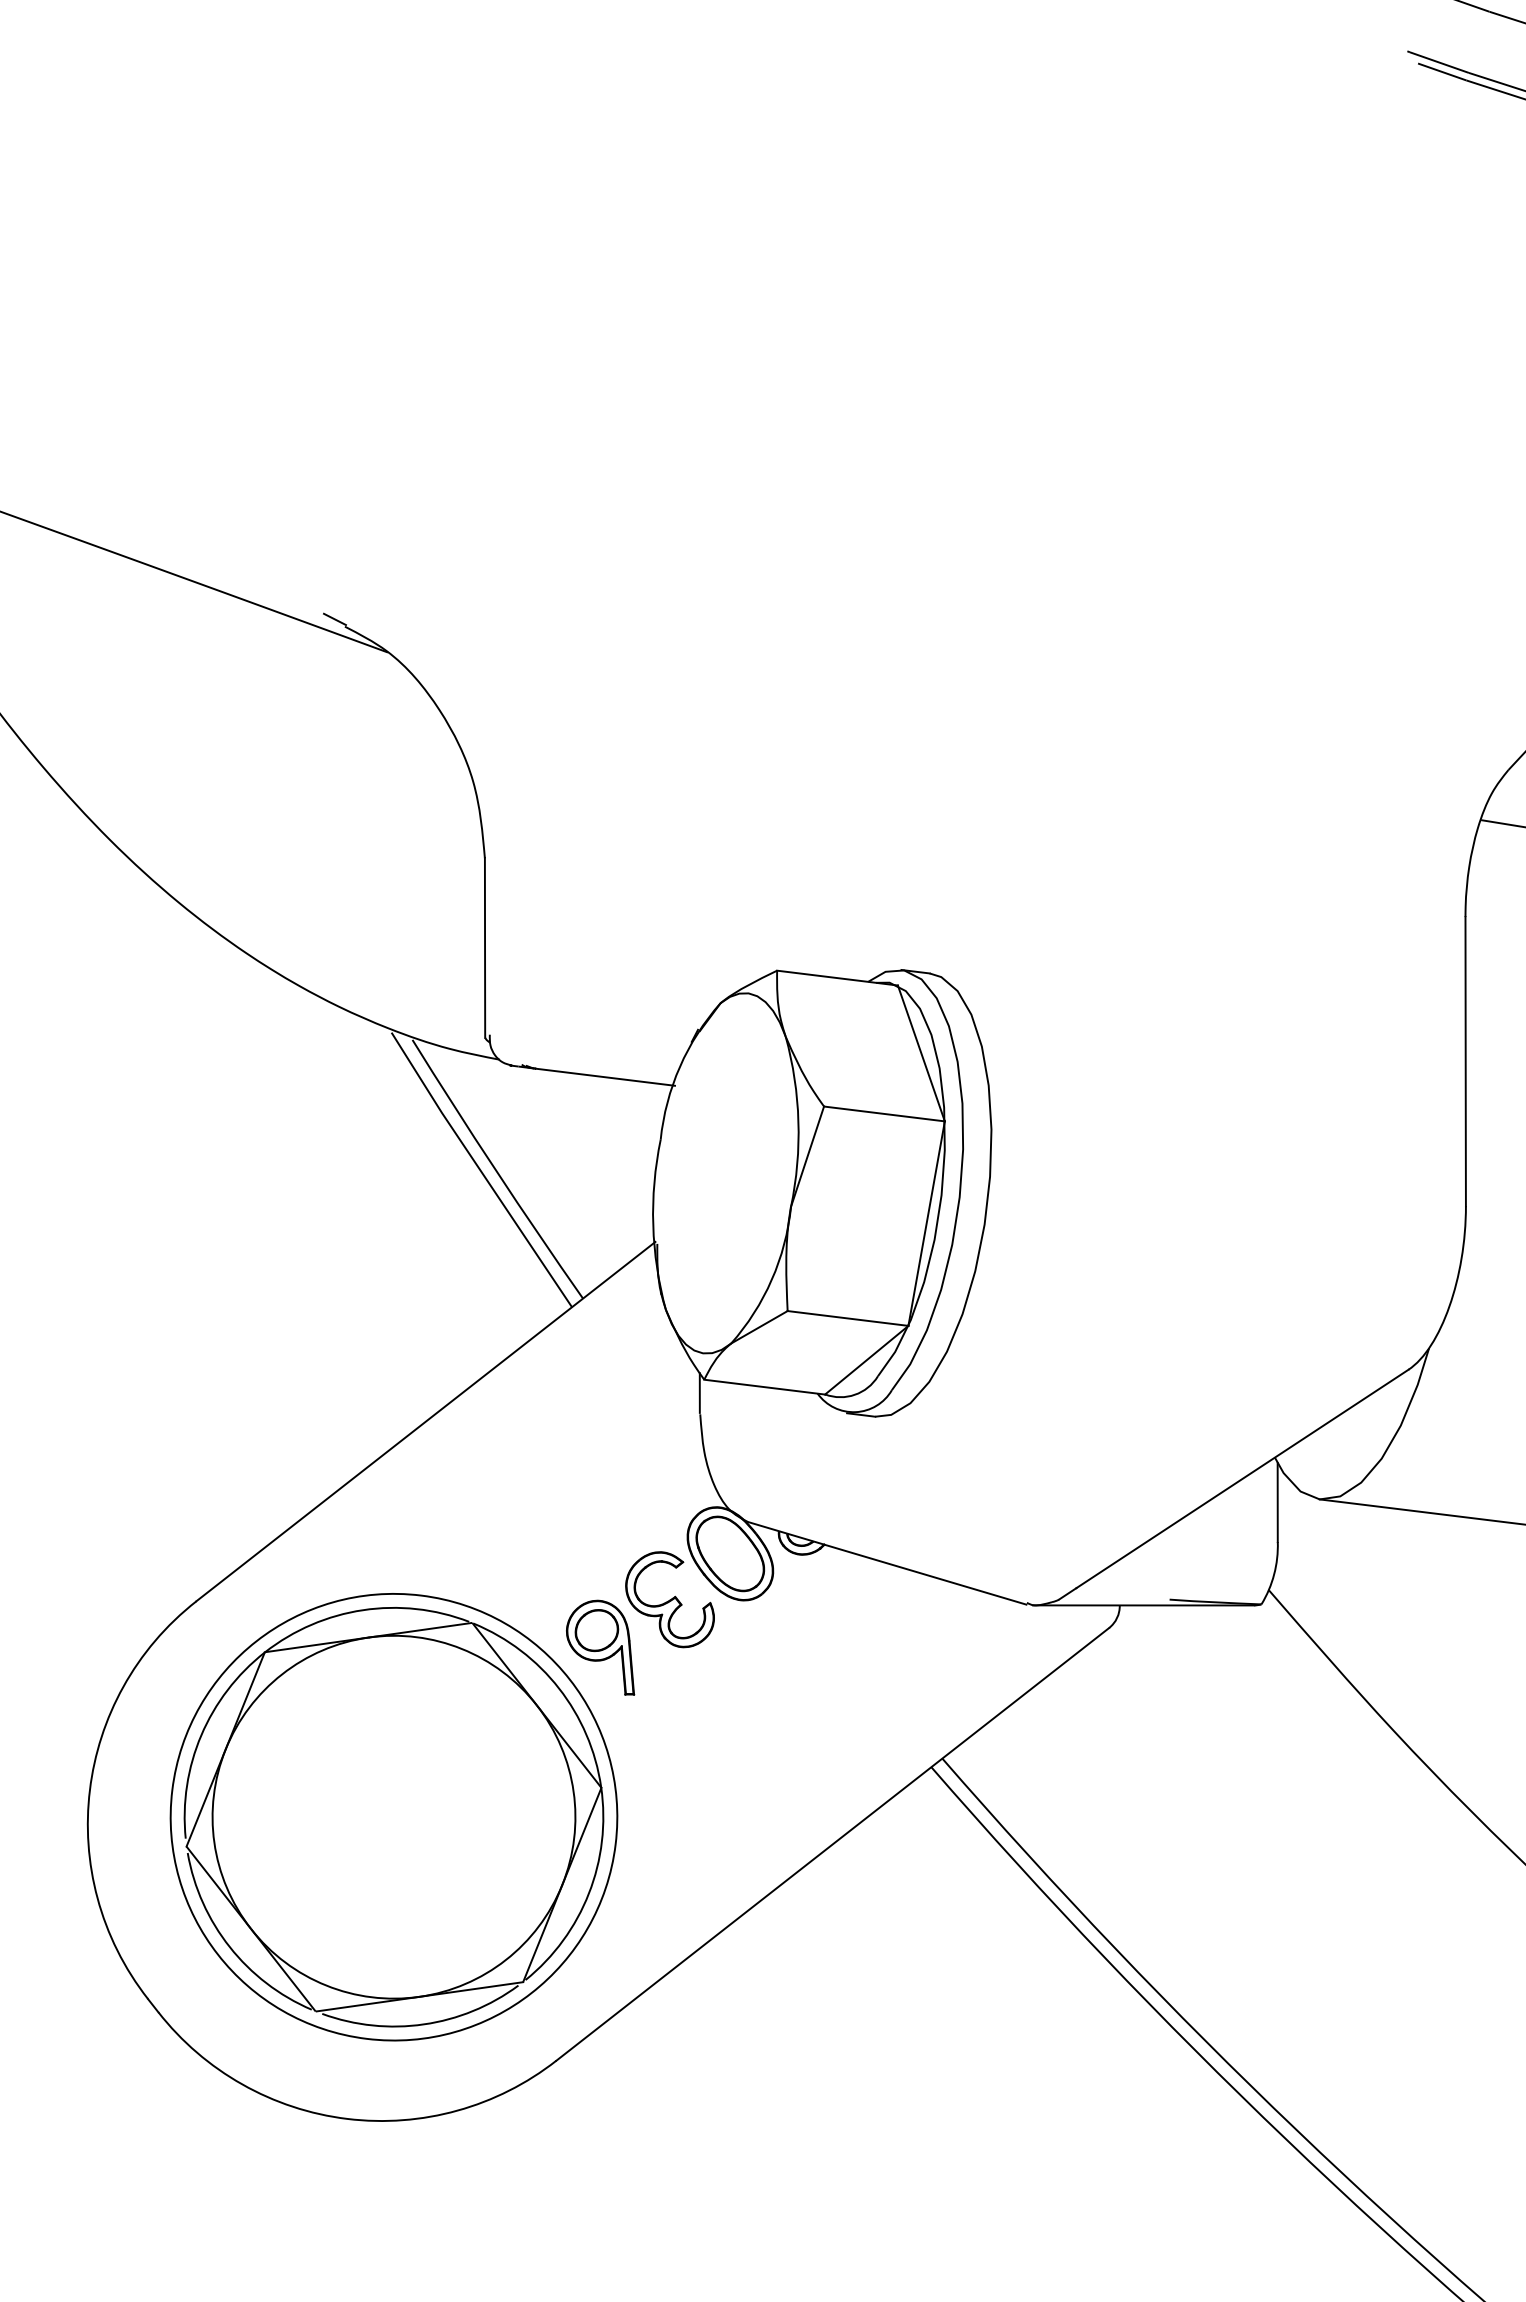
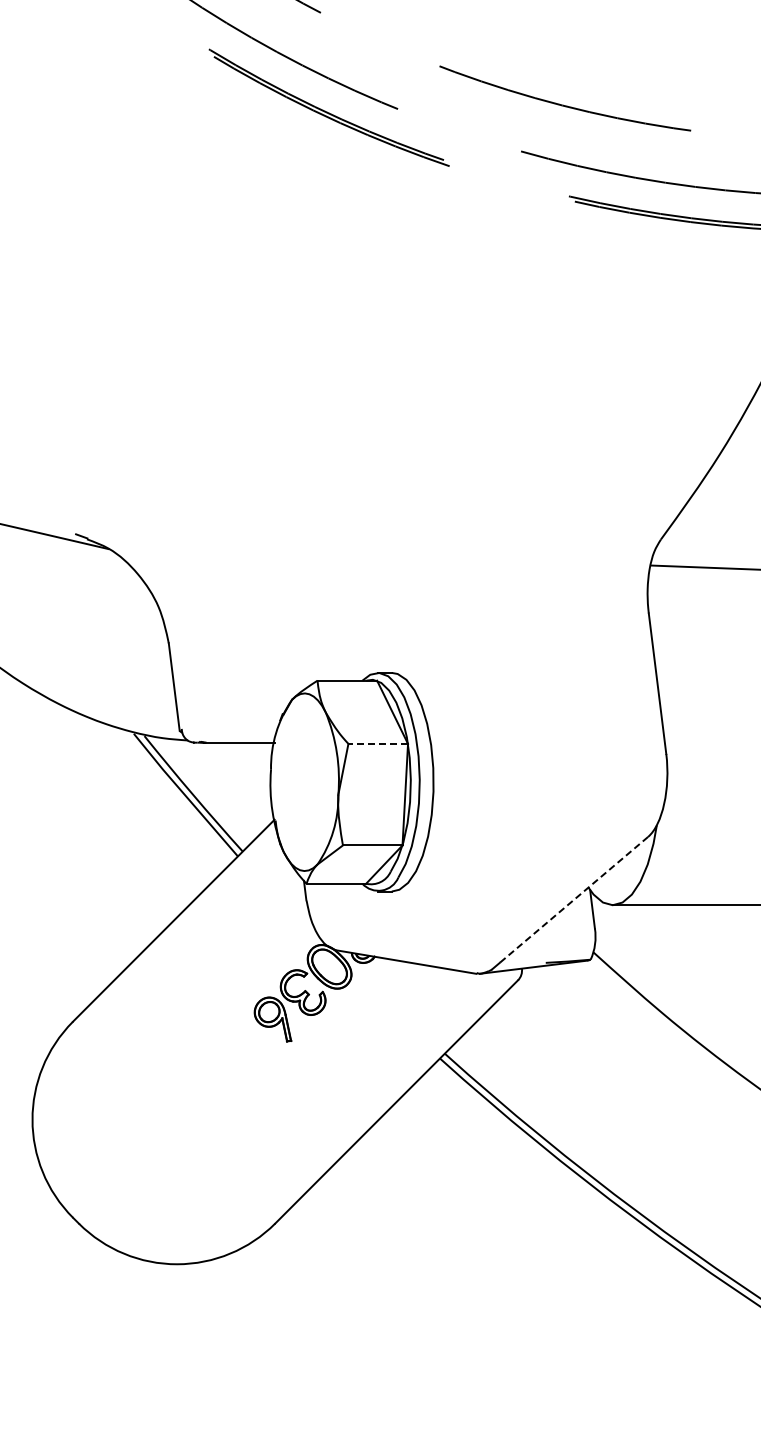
line: (885, 1113) -> (378, 743), solid -> dashed
line: (1241, 1480) -> (573, 900), solid -> dashed
part: (393, 1816) -> (181, 1114), removed

